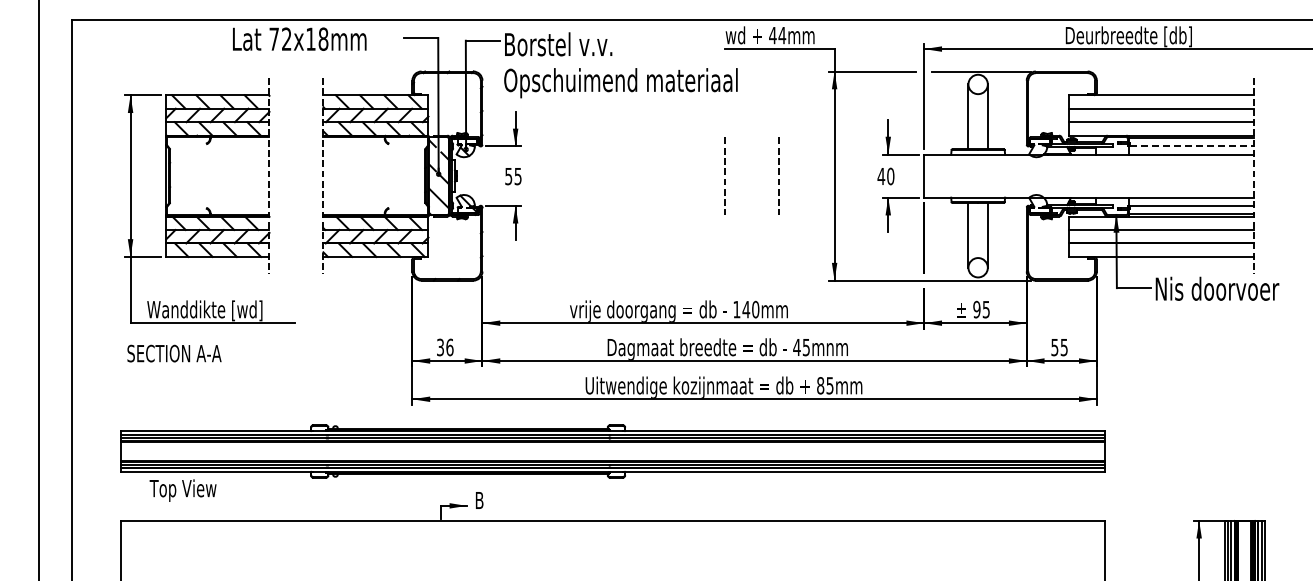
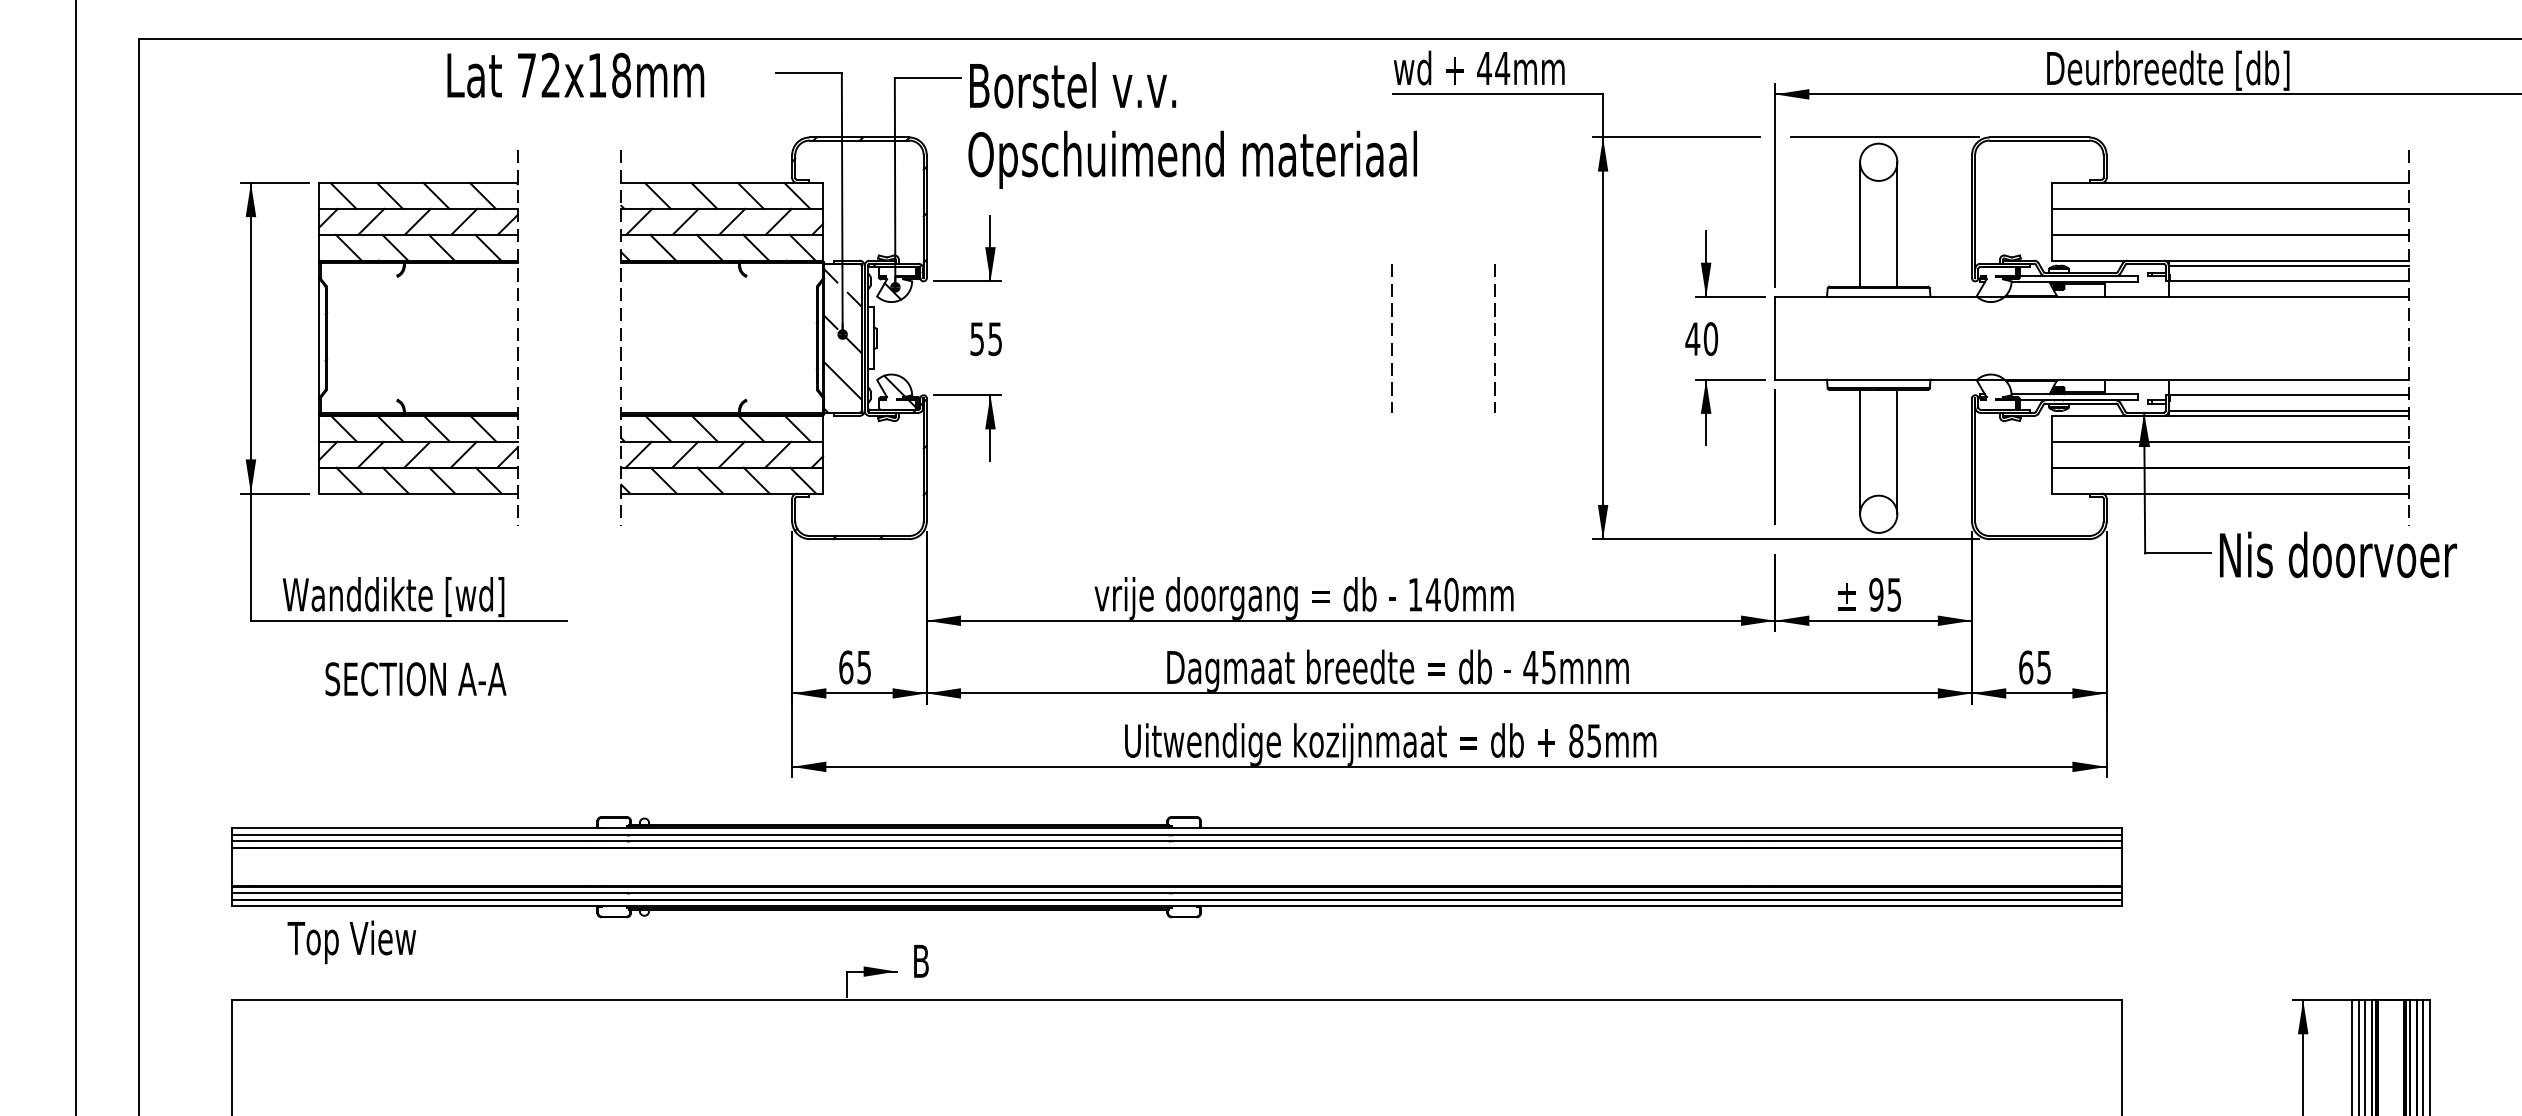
line: (1192, 146) -> (2290, 281), dashed -> solid
text: (444, 347) -> (853, 667), 36 -> 65
text: (1054, 347) -> (2025, 667), 55 -> 65
text: (174, 353) -> (415, 678), moved

